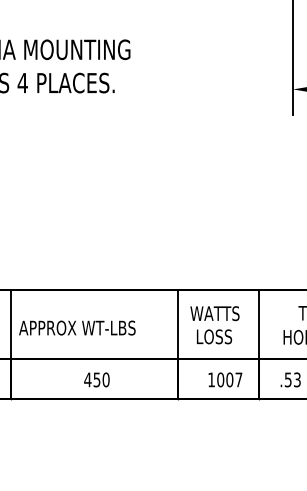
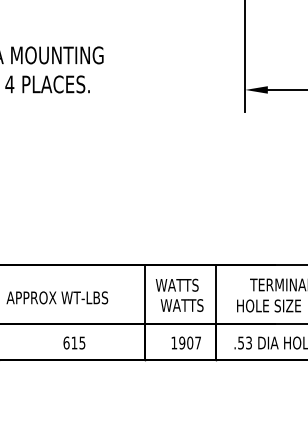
text: (219, 336) -> (181, 305), LOSS -> WATTS
text: (97, 379) -> (74, 342), 450 -> 615
text: (220, 380) -> (182, 343), 1007 -> 1907

